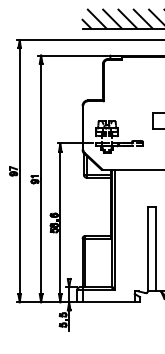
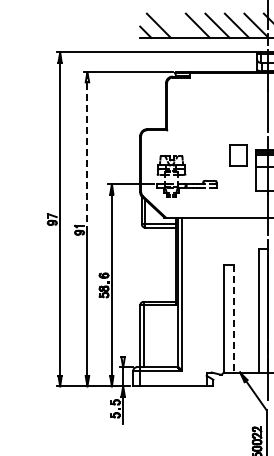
line: (112, 18) -> (178, 25), removed
line: (41, 117) -> (87, 151), solid -> dashed
line: (156, 249) -> (234, 318), solid -> dashed

